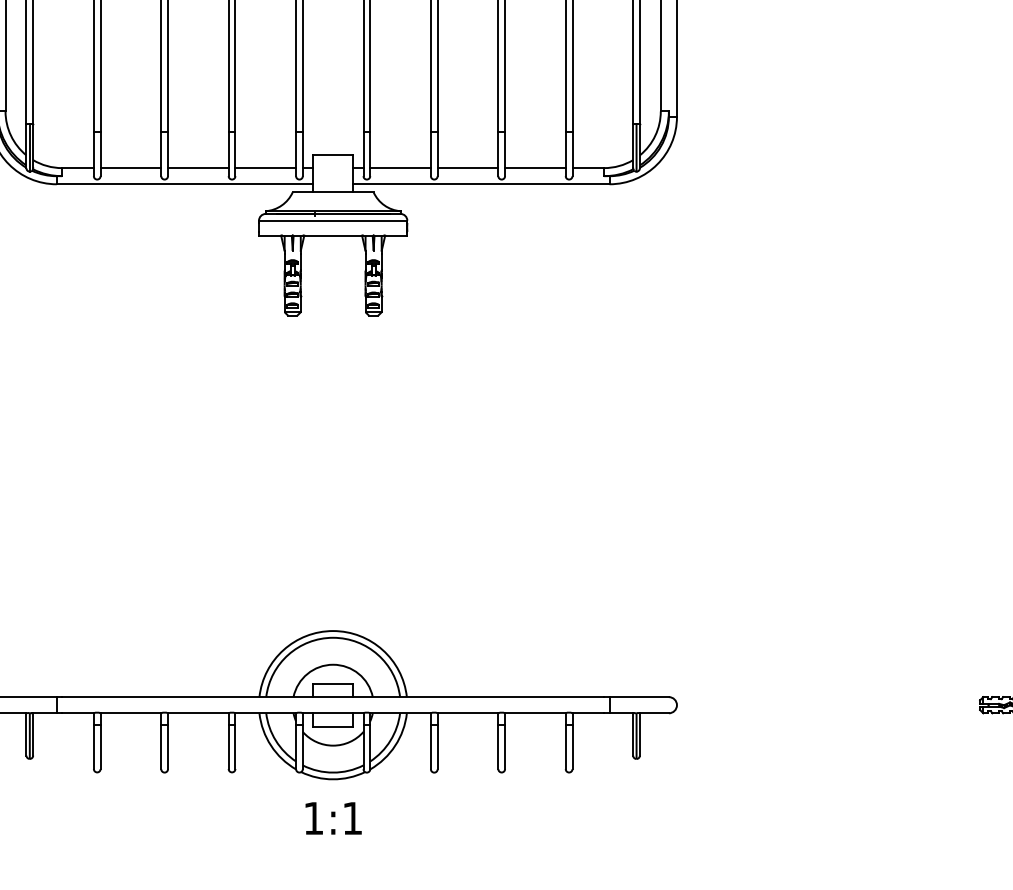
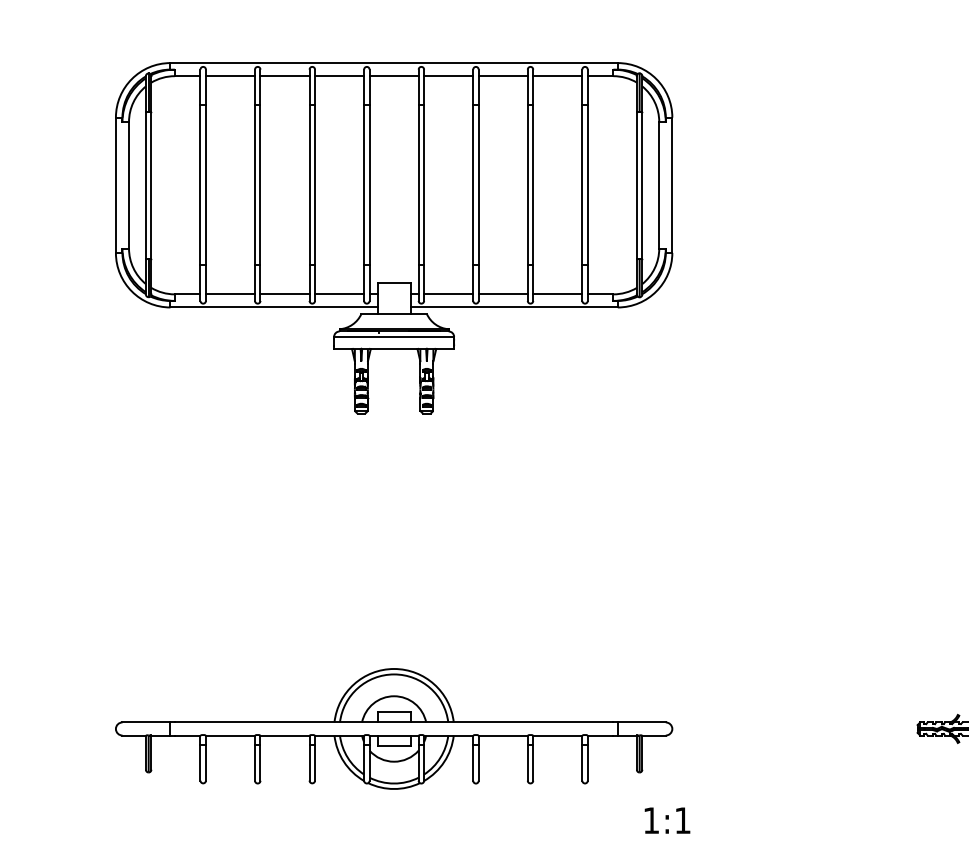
text: (333, 818) -> (667, 820), moved

